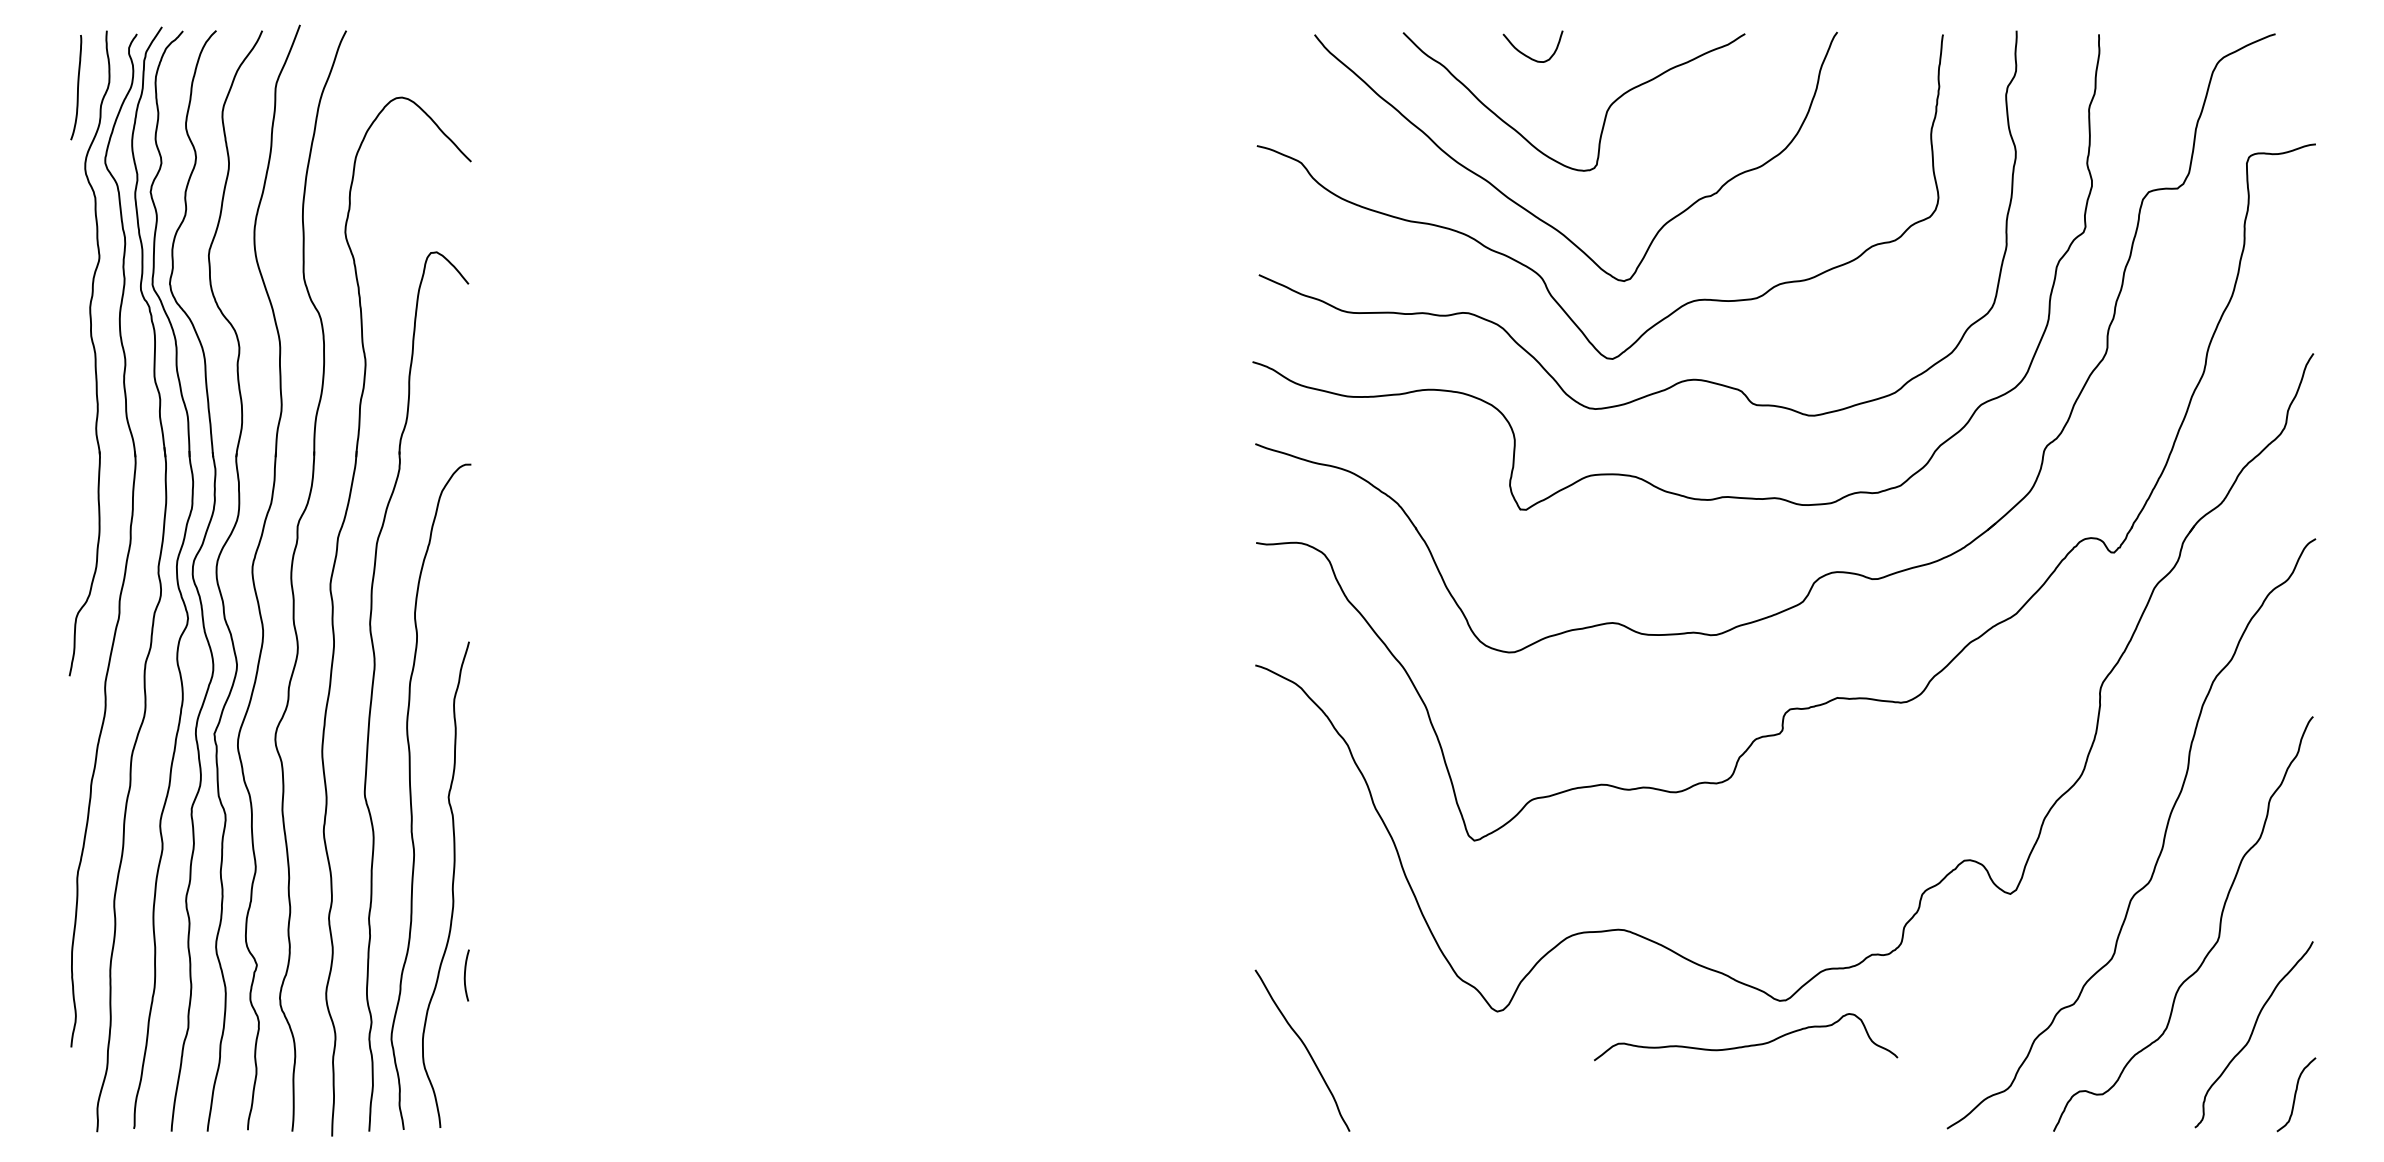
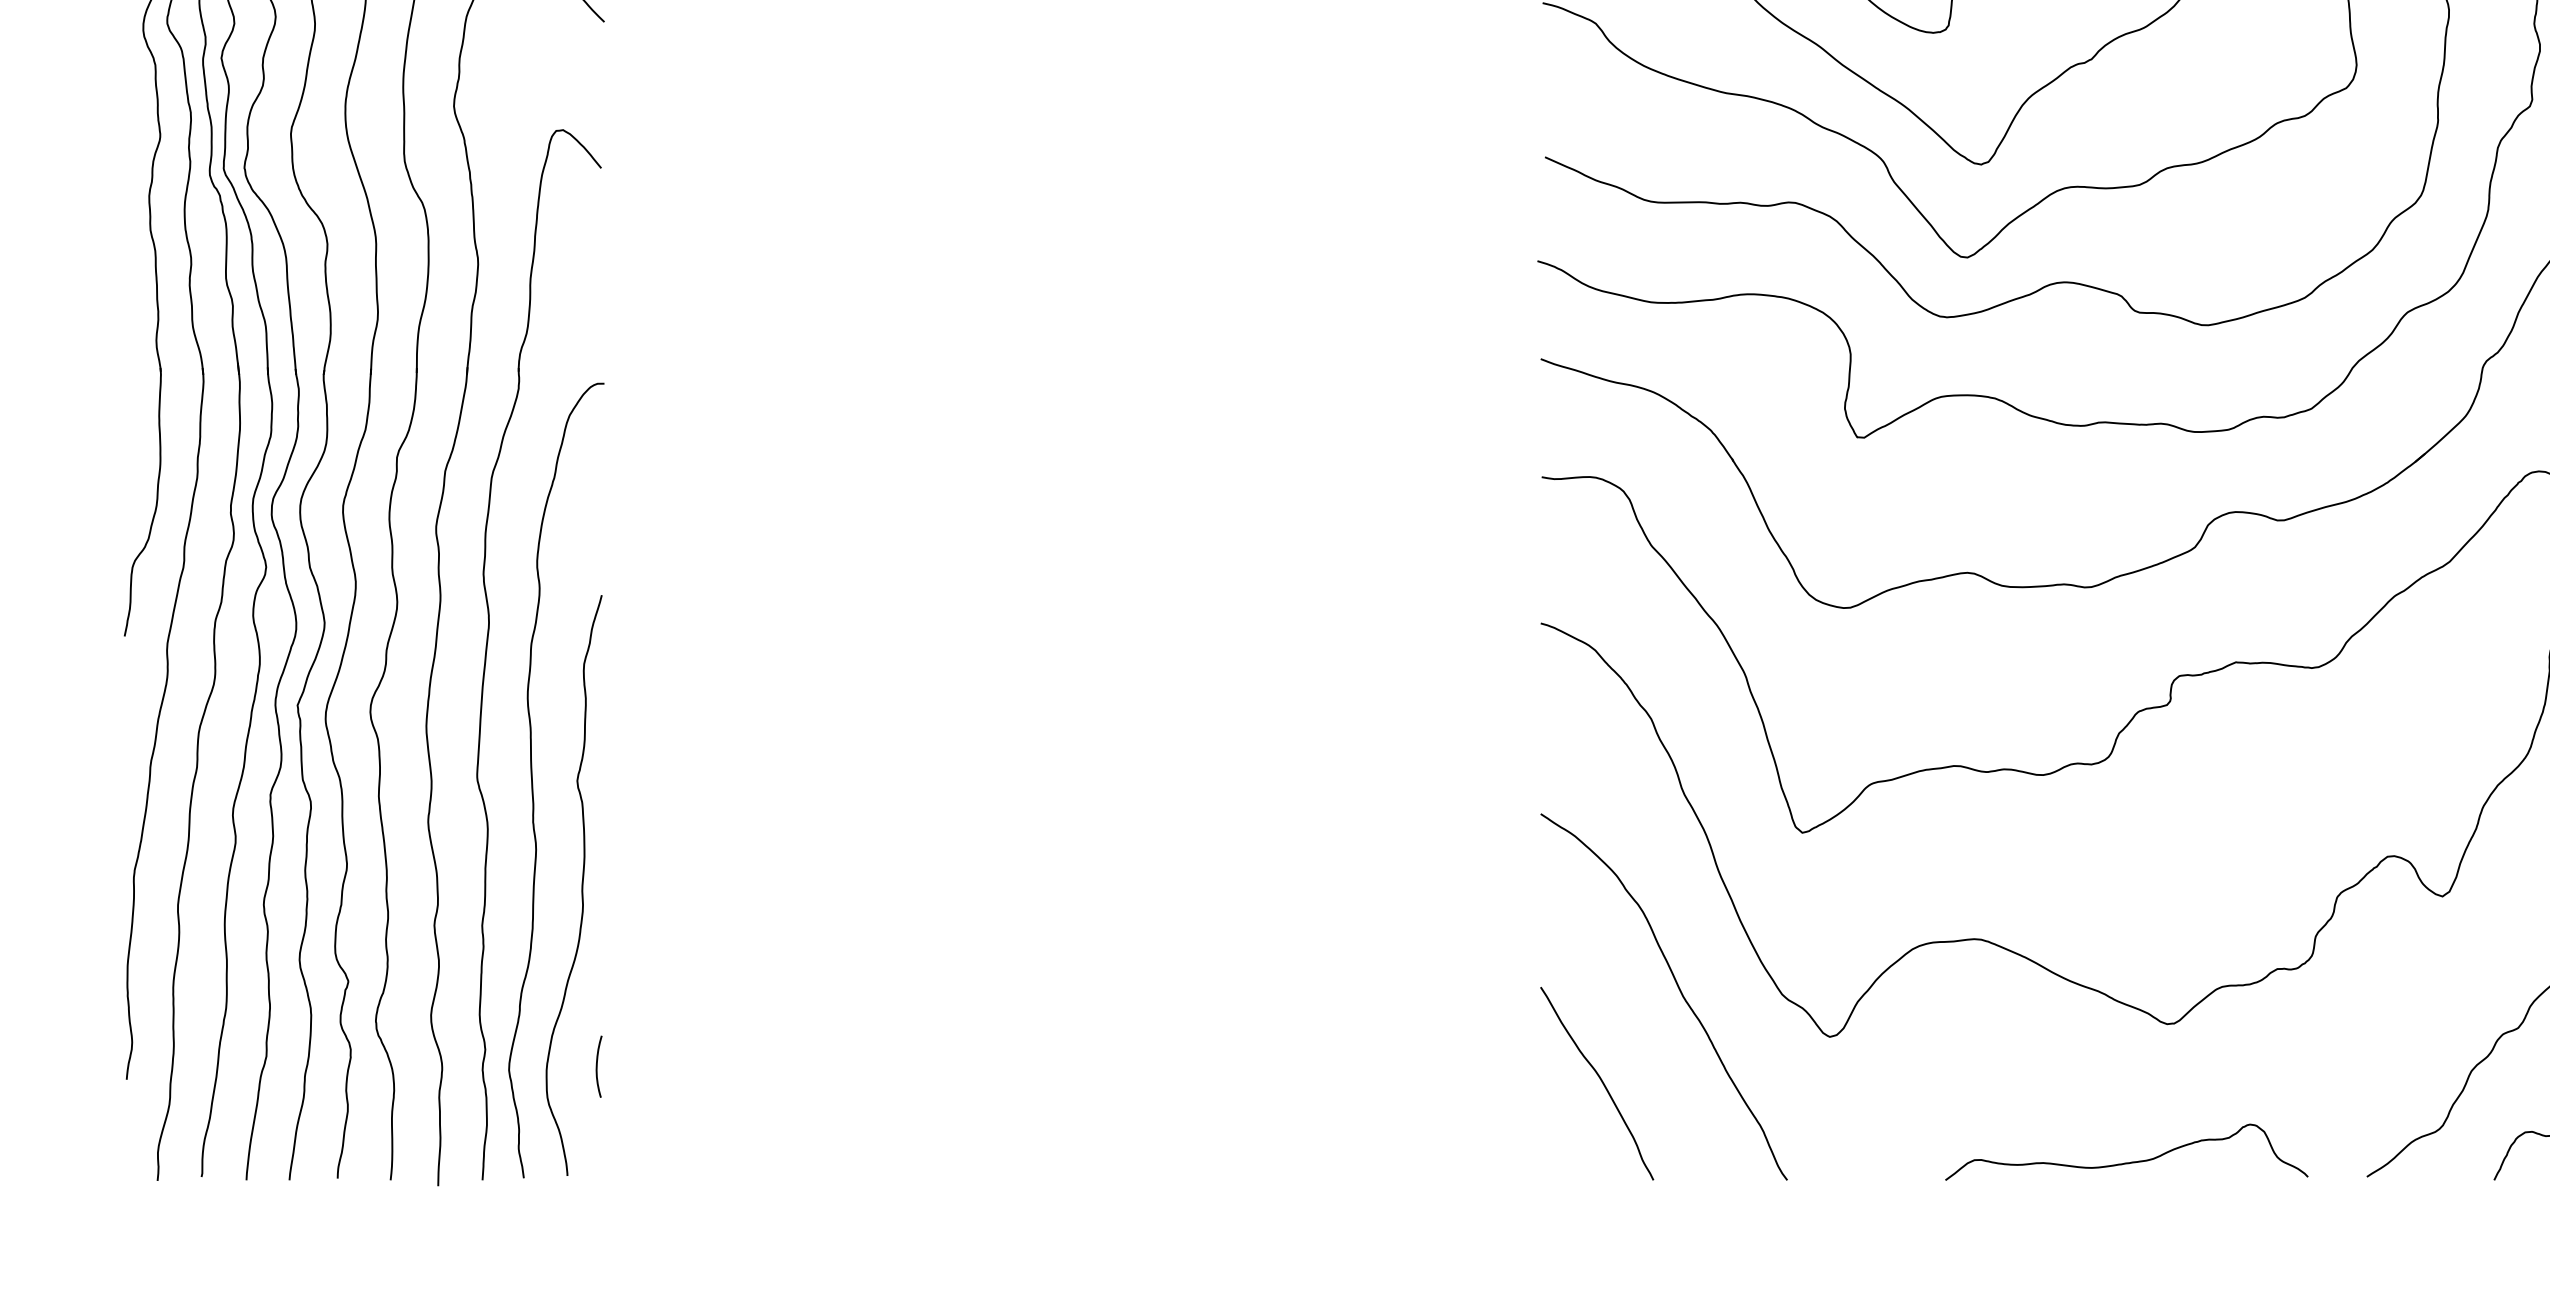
curve: (1370, 971) -> (1678, 989), added
curve: (465, 975) -> (597, 1066), moved
curve: (1746, 1045) -> (2127, 1162), moved

